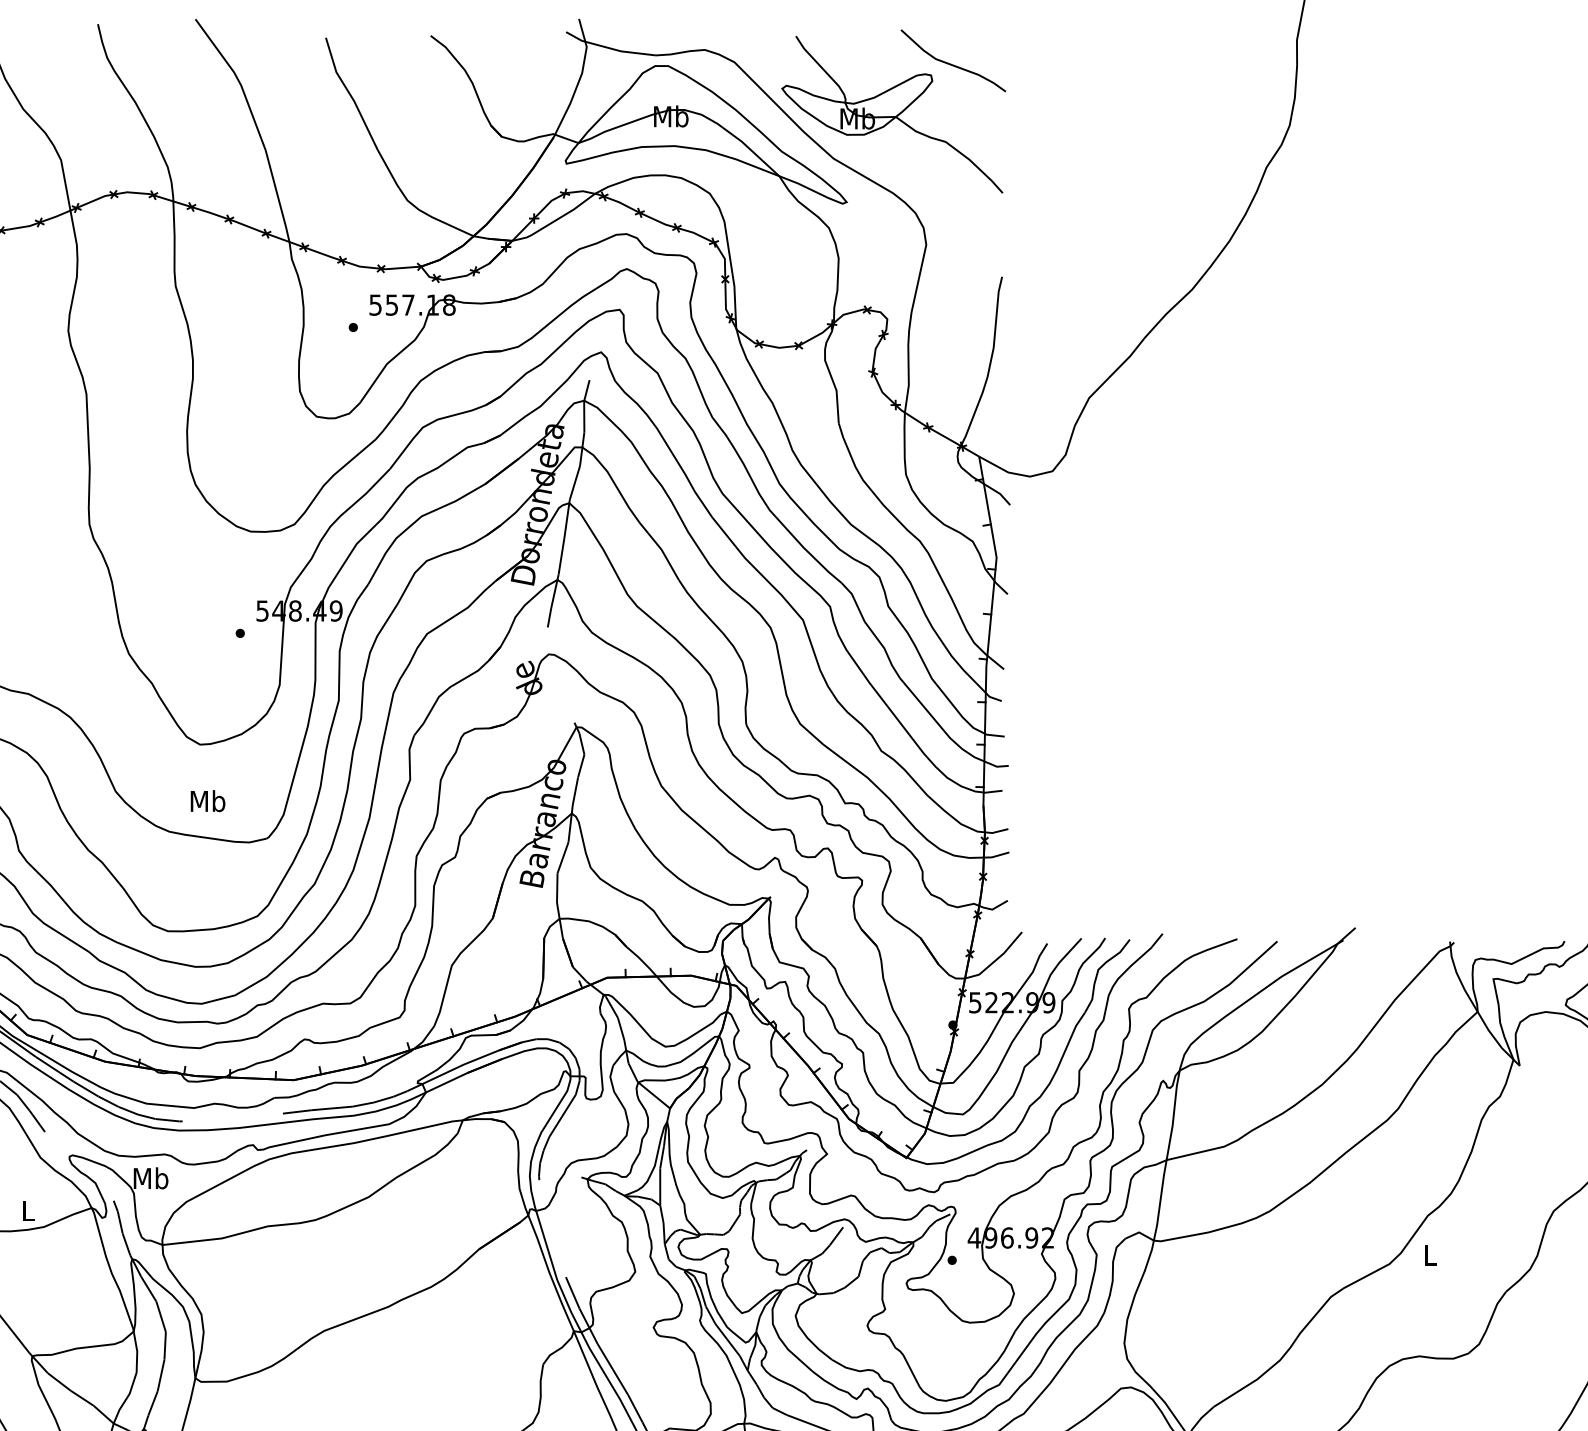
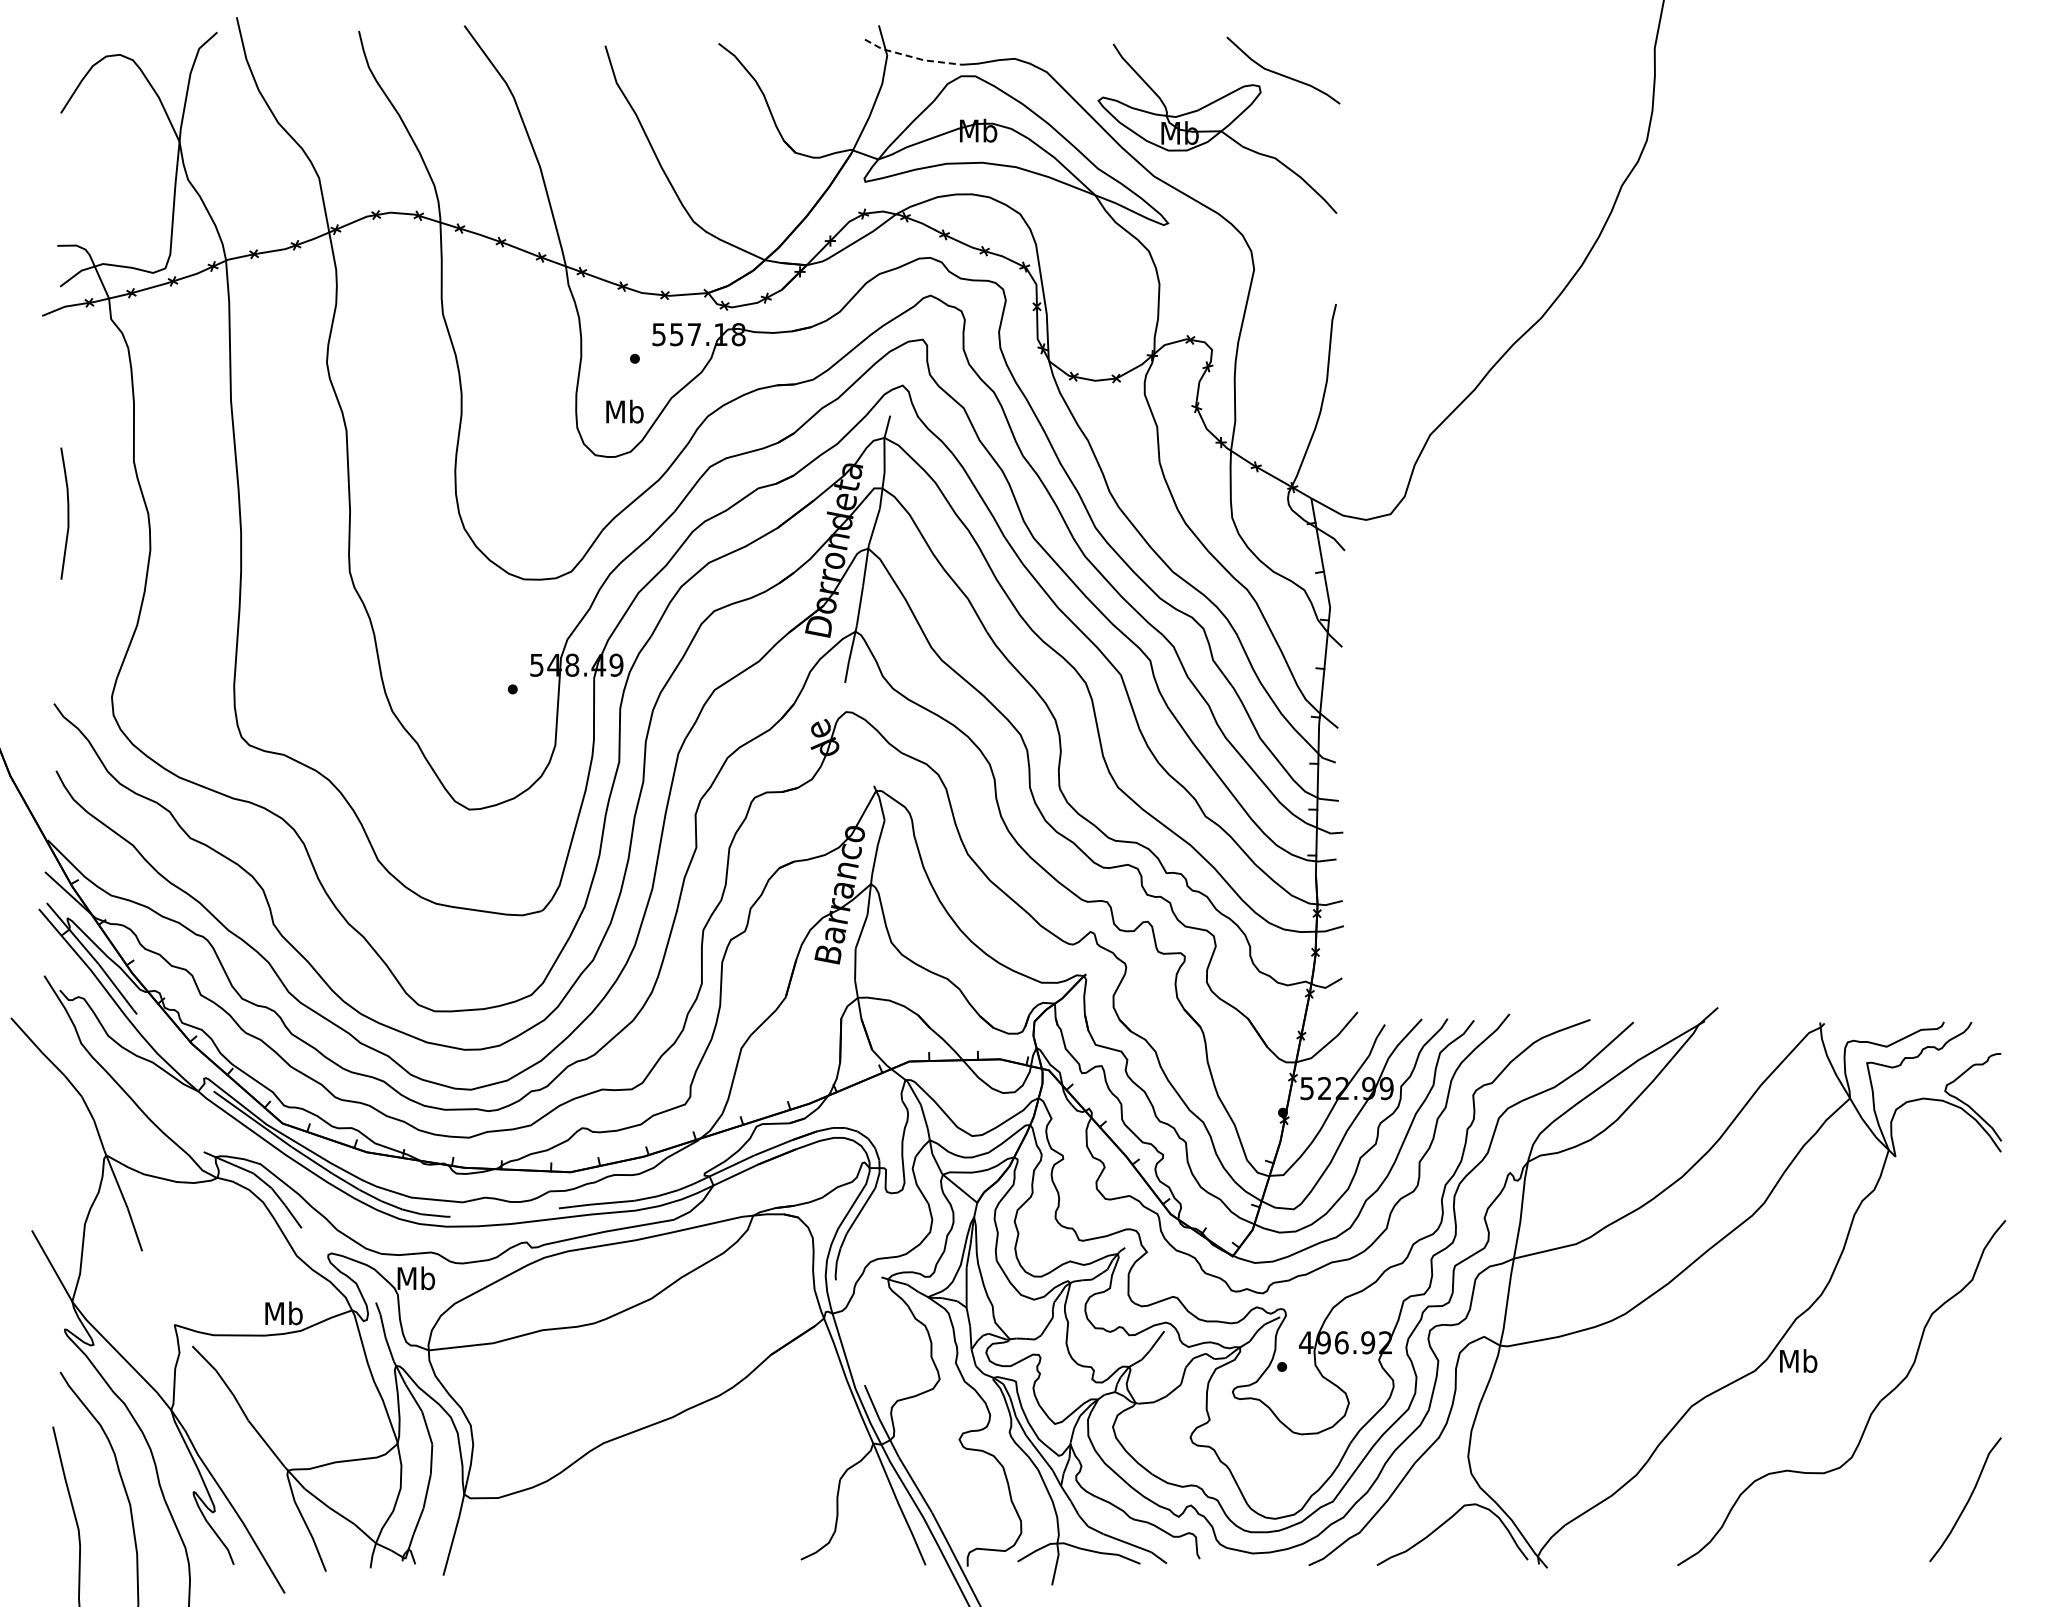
line: (610, 48) -> (912, 57), solid -> dashed
text: (207, 800) -> (624, 411), moved
text: (28, 1210) -> (283, 1313), L -> Mb
text: (1429, 1254) -> (1798, 1360), L -> Mb

